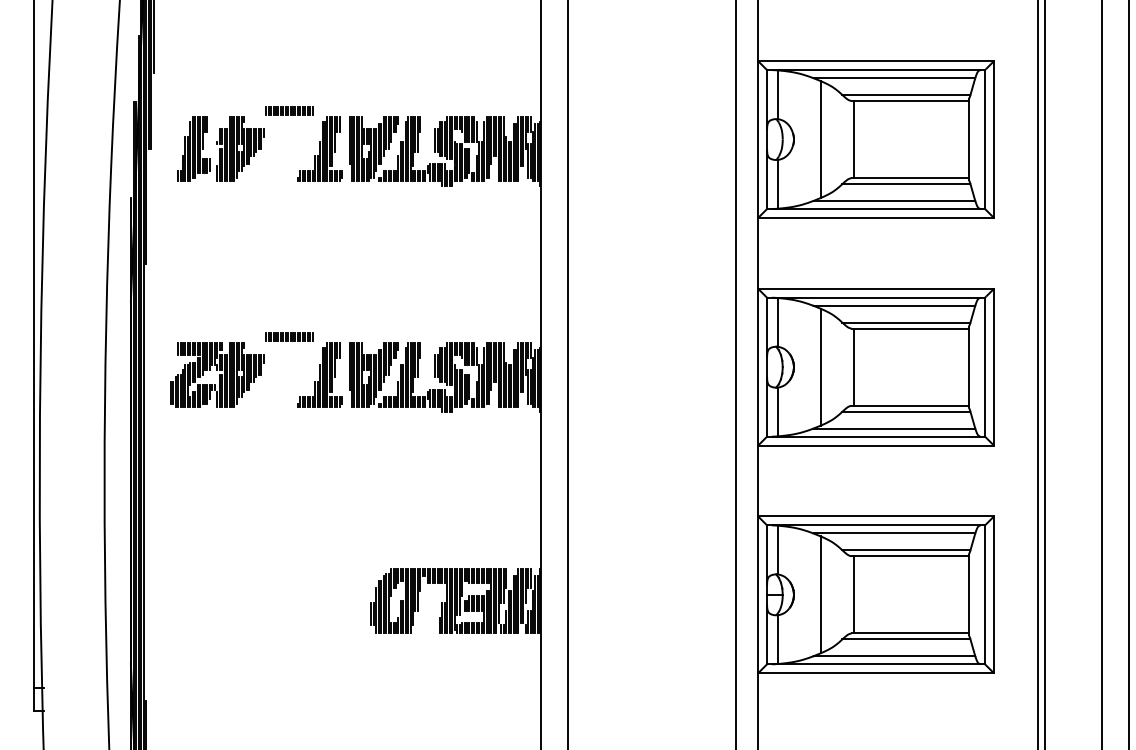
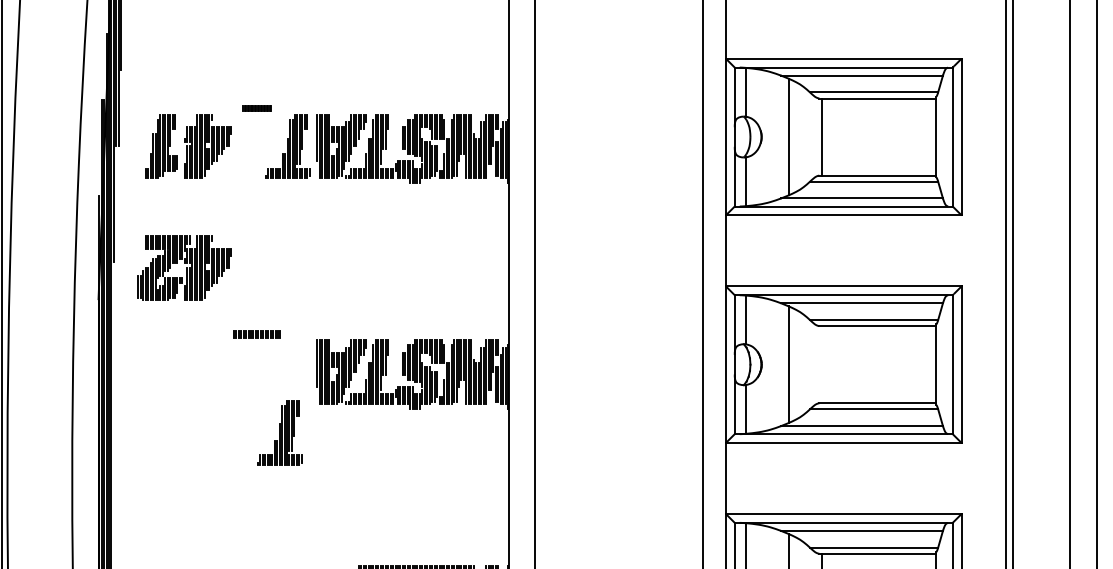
part: (289, 110) -> (257, 107), size x0.6
line: (854, 366) -> (822, 363), removed
part: (217, 374) -> (185, 267), moved
part: (319, 374) -> (279, 432), moved

